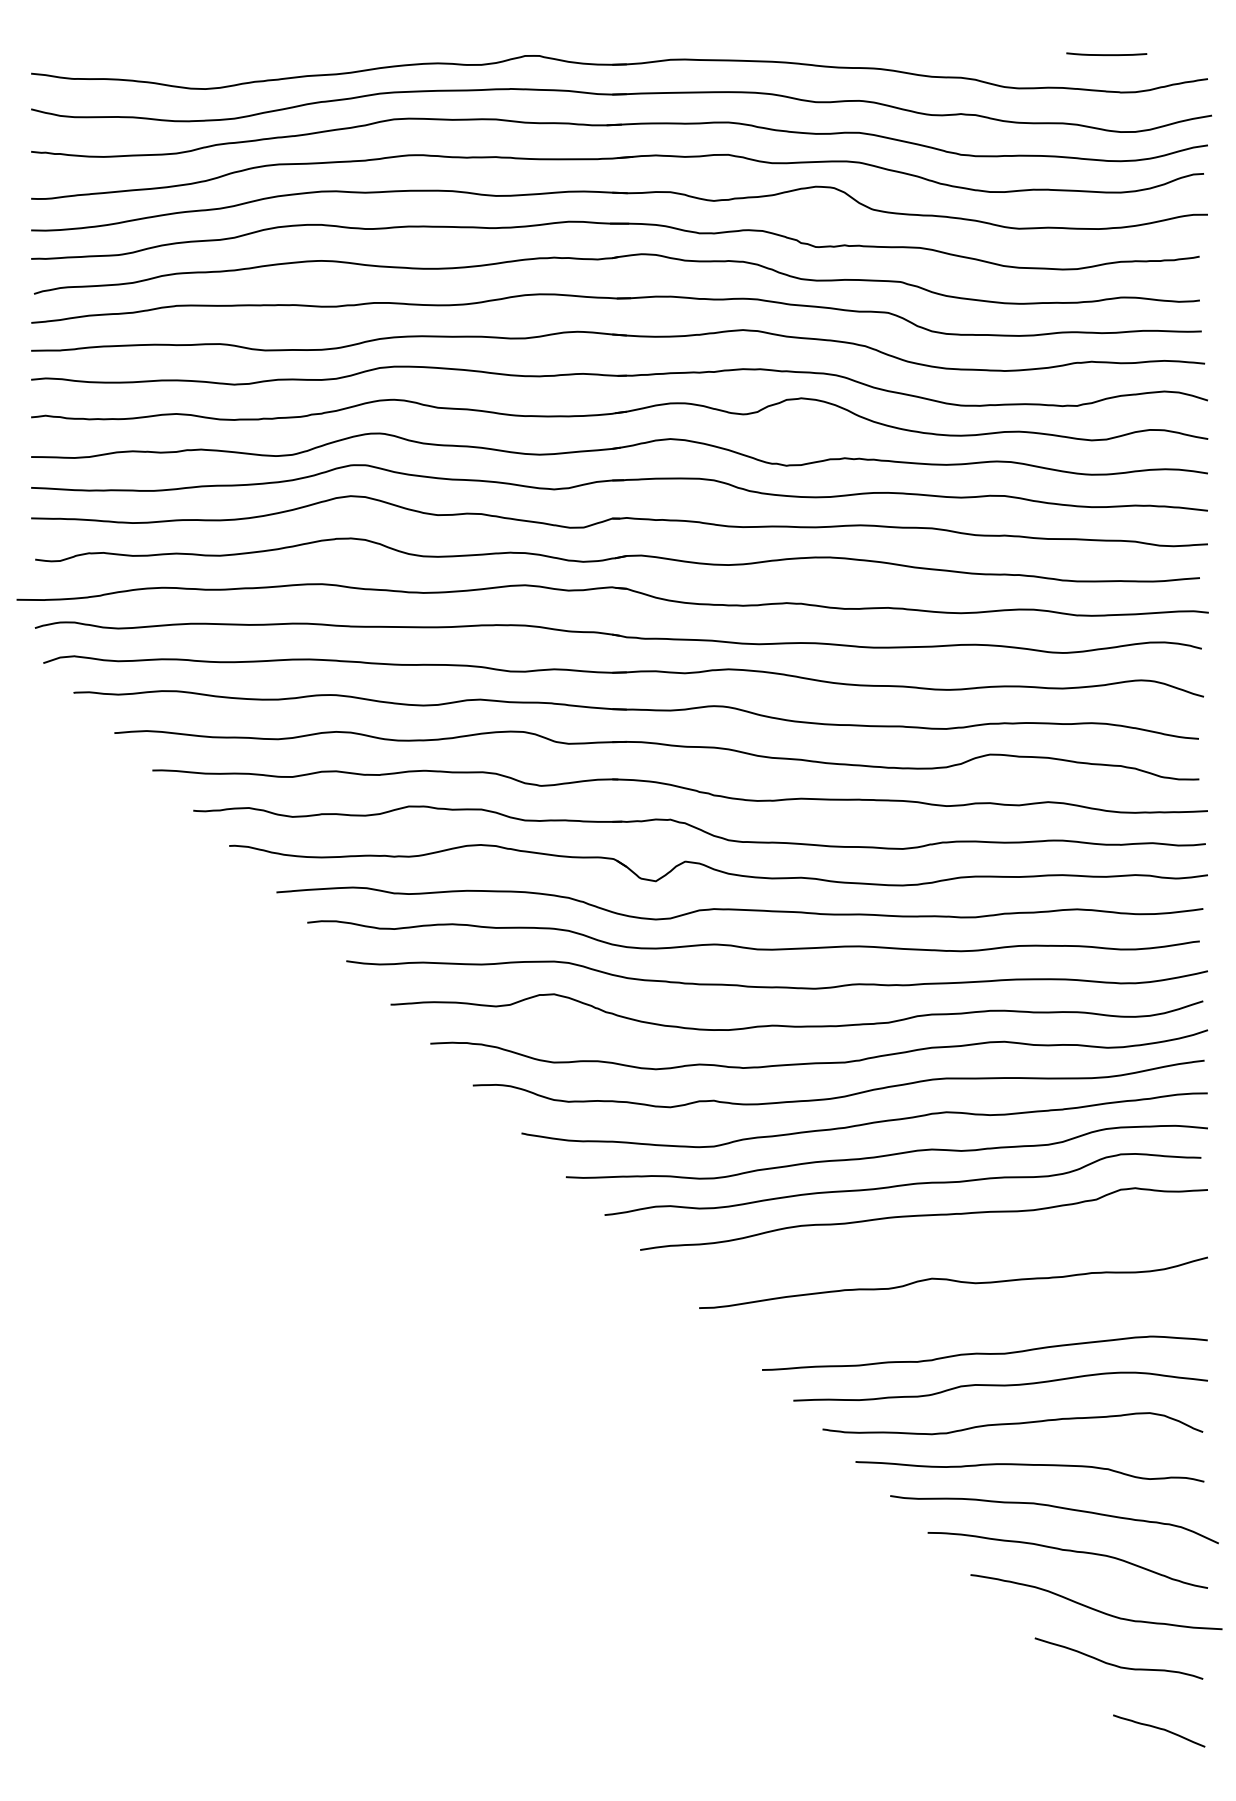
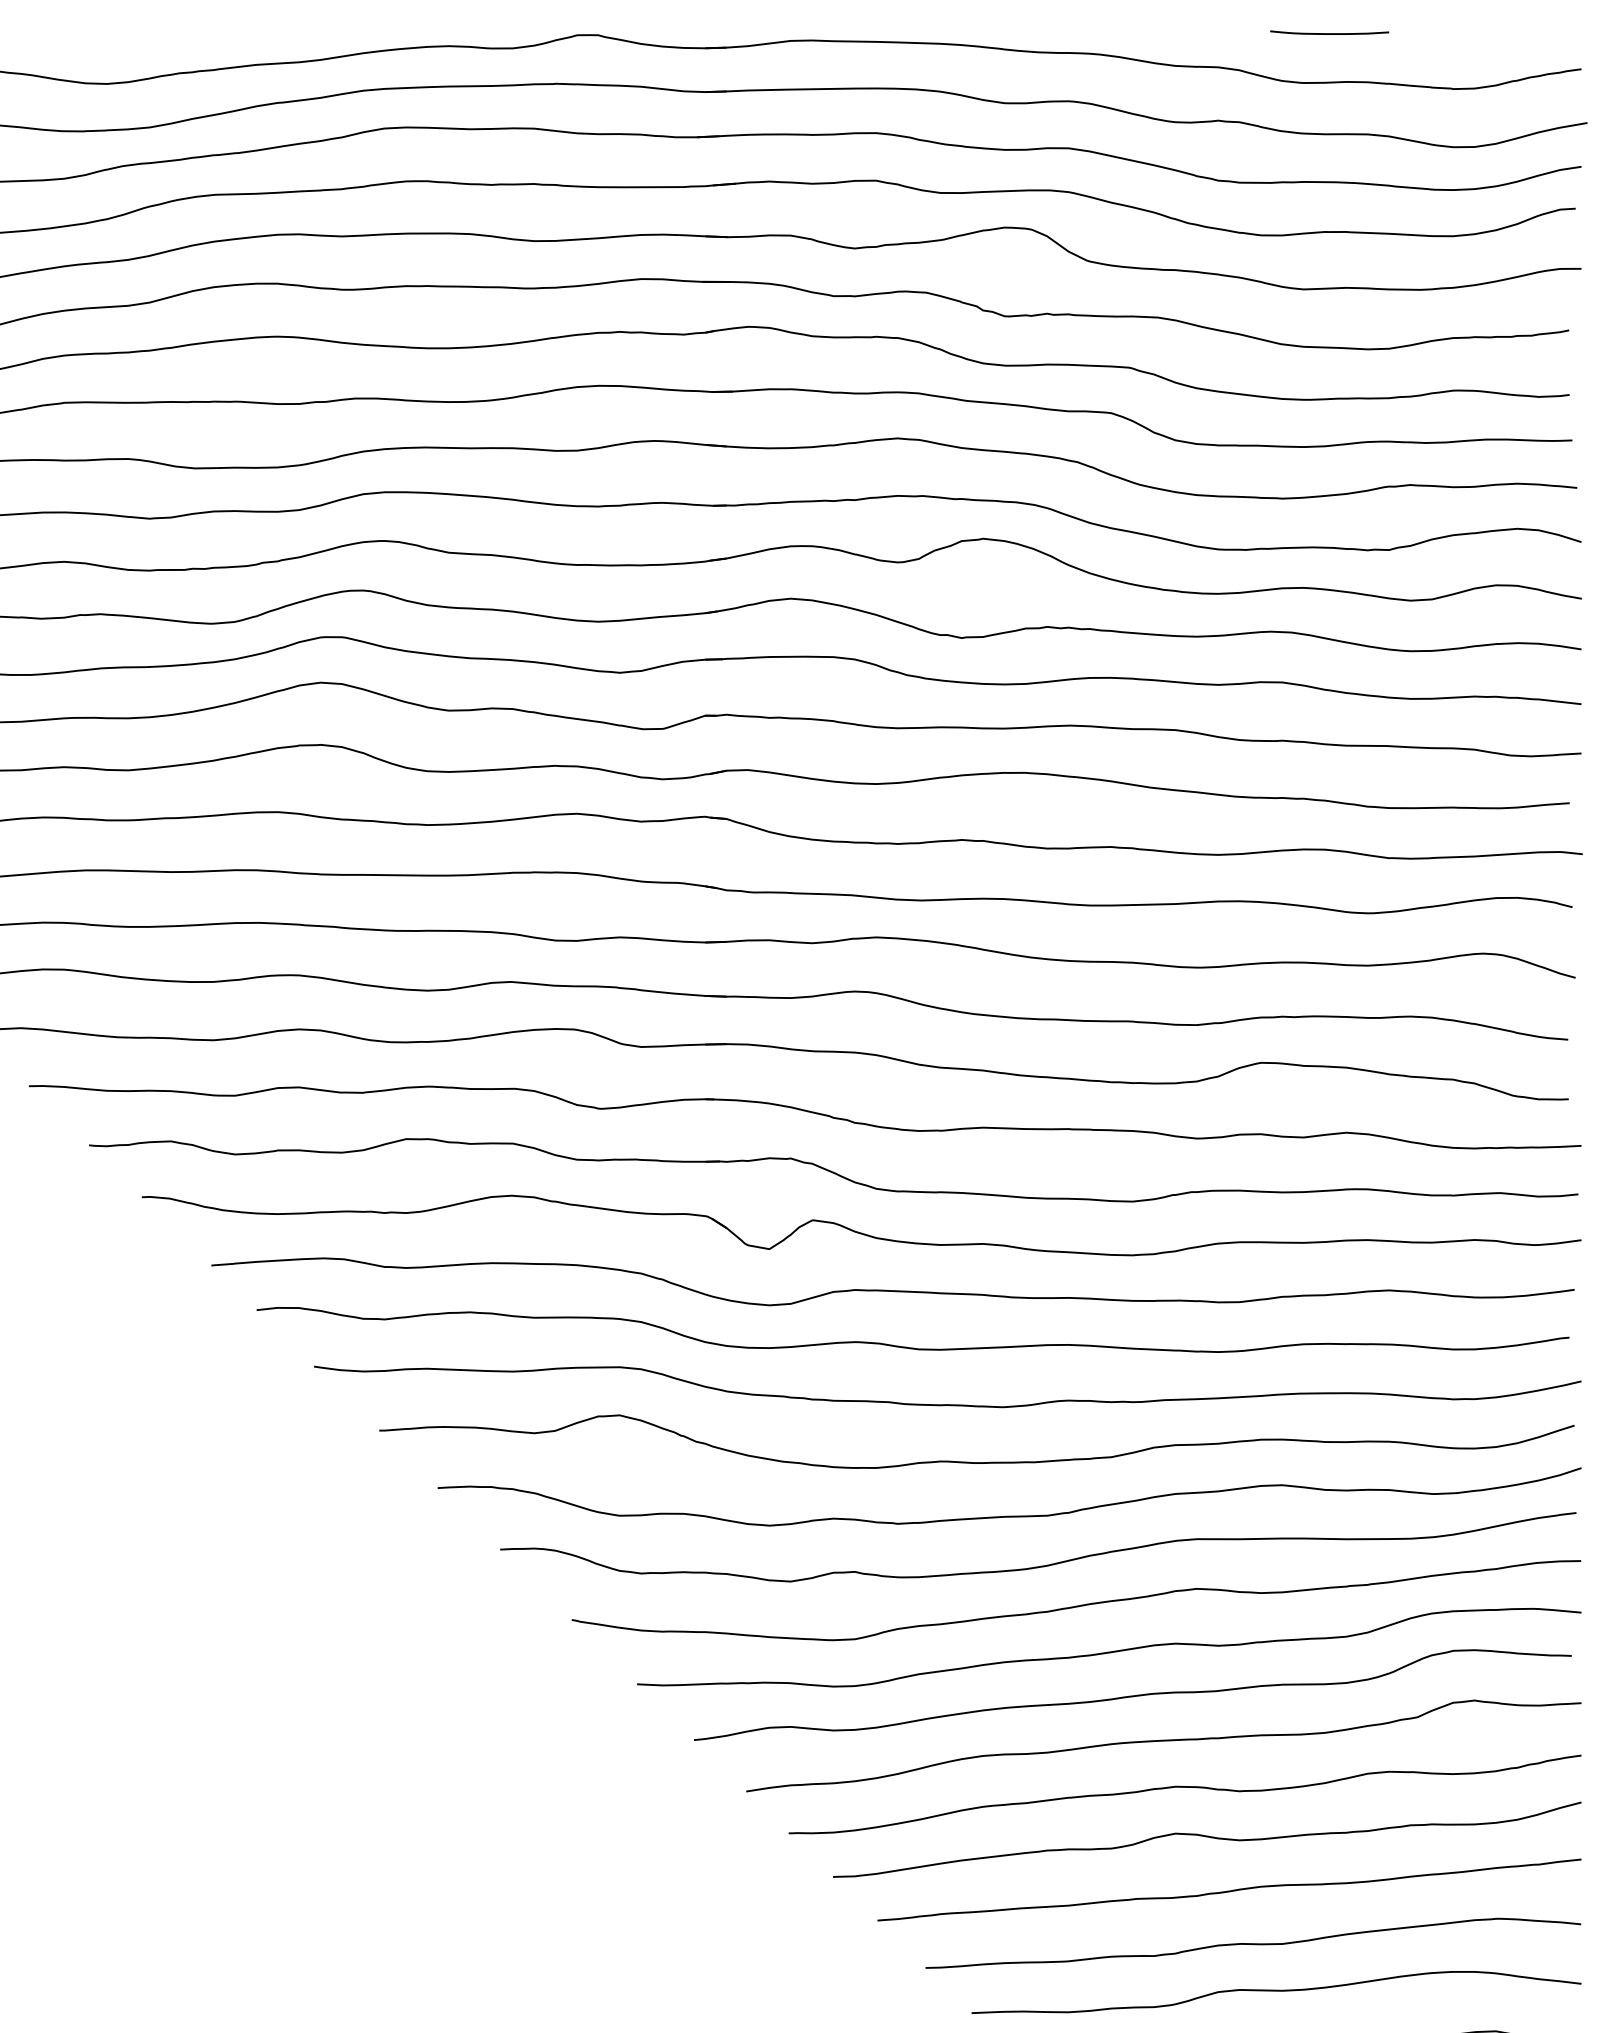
curve: (1106, 54) -> (1329, 33), moved
curve: (938, 1247) -> (1185, 1787), added
curve: (969, 1316) -> (1230, 1889), added

